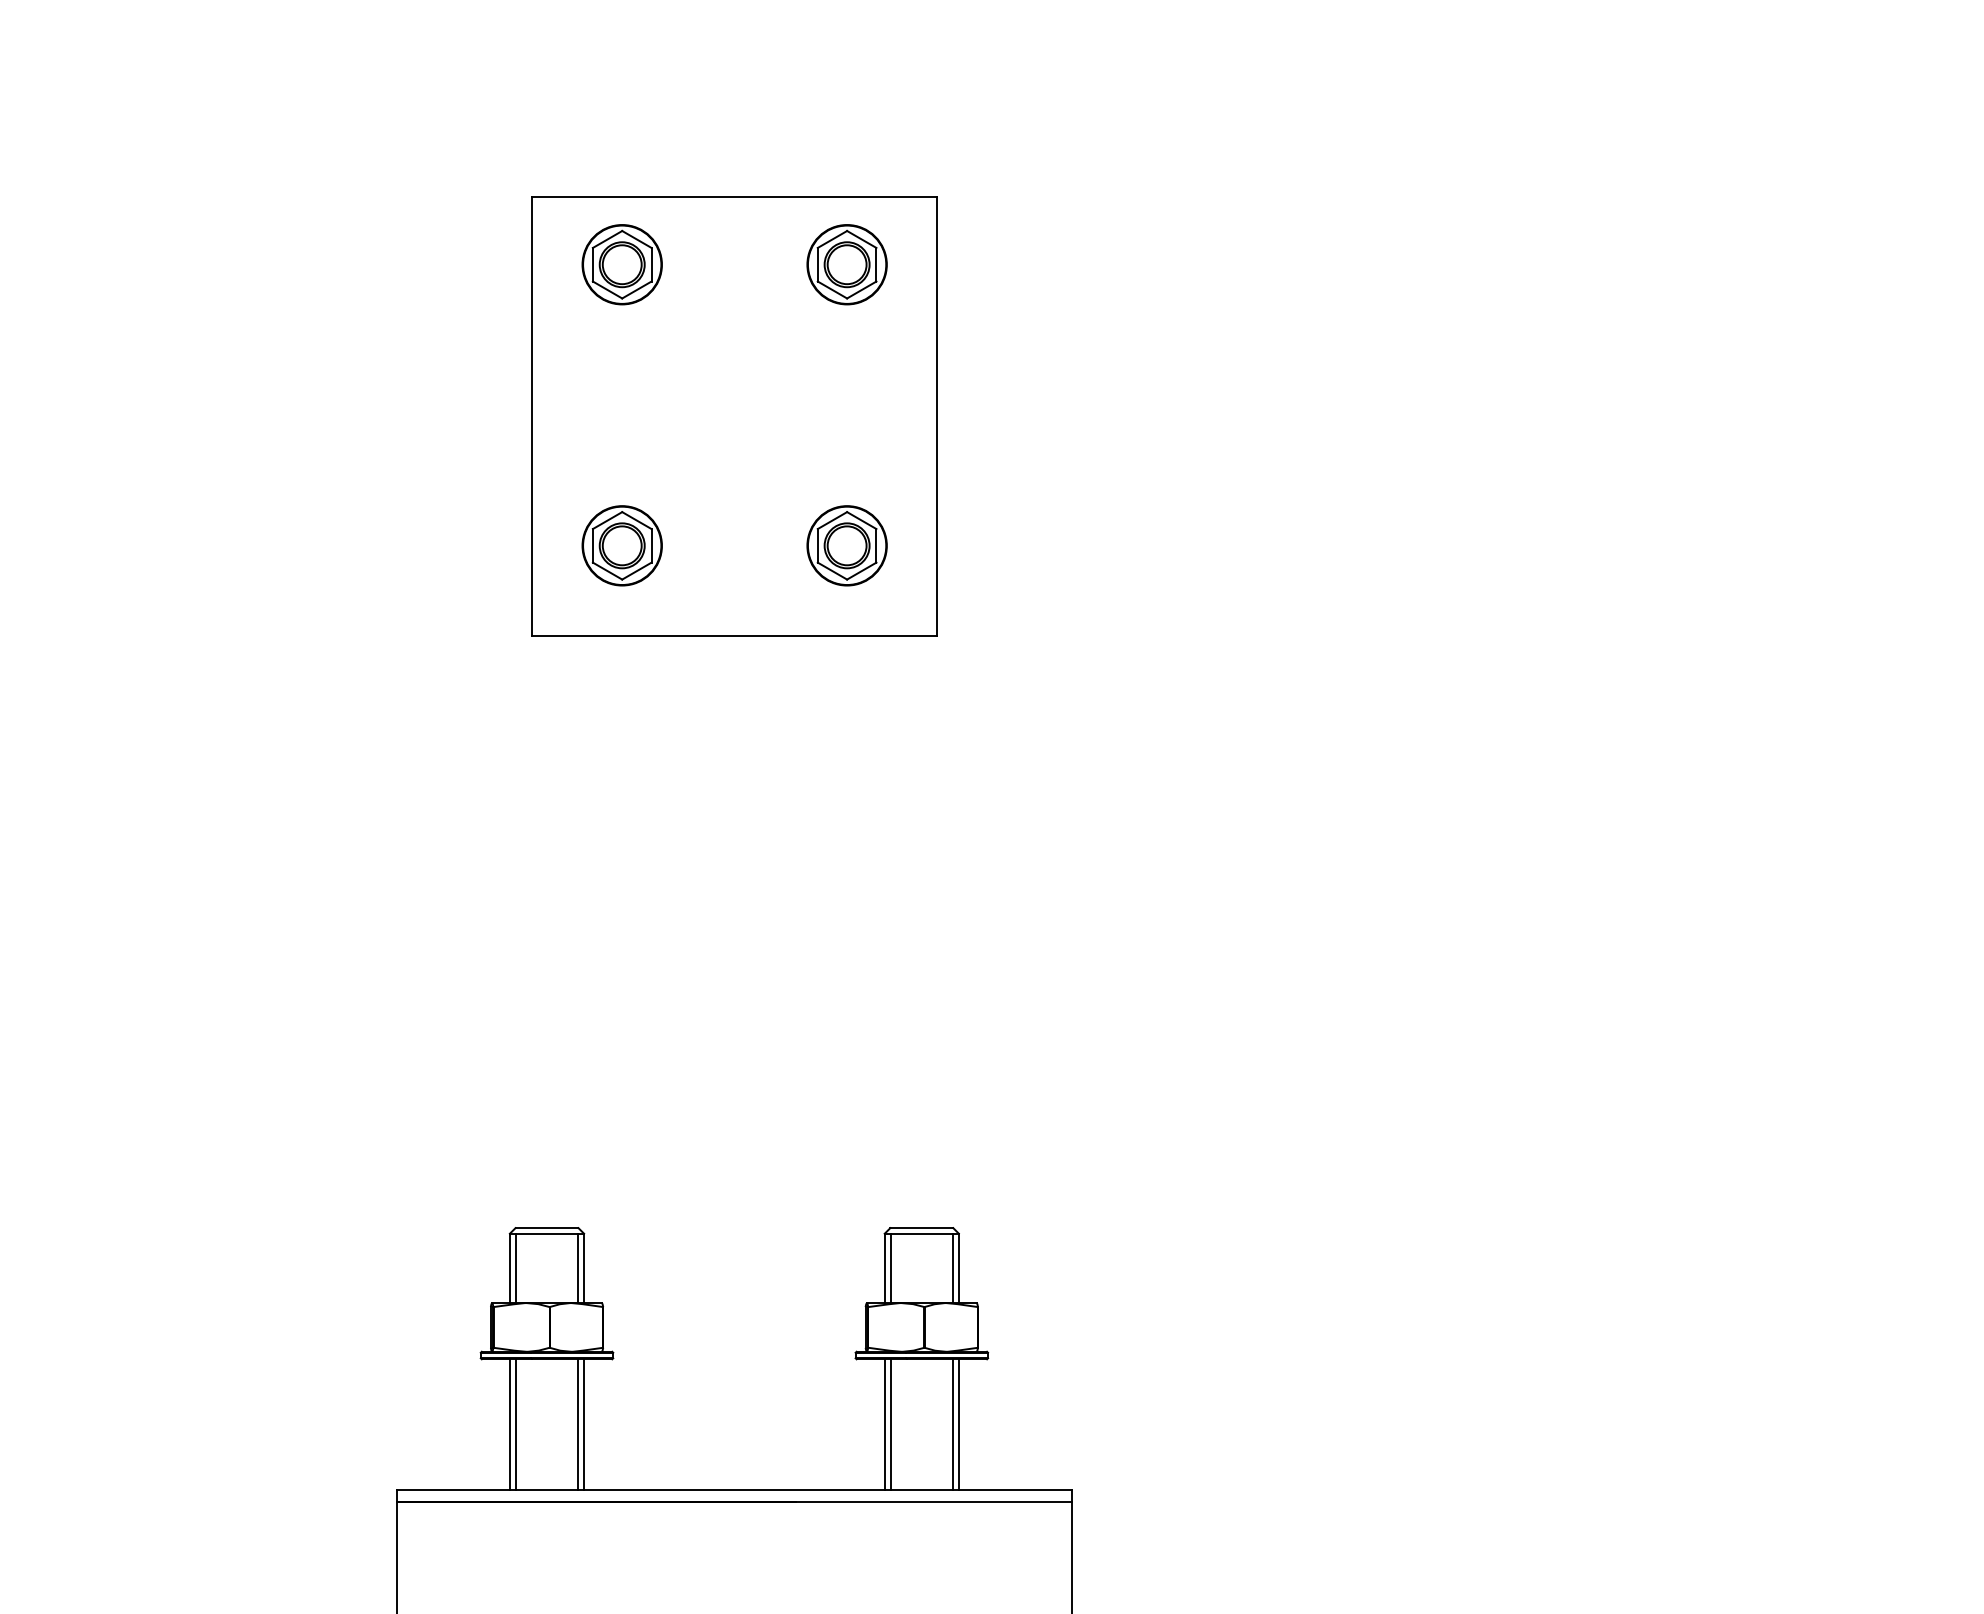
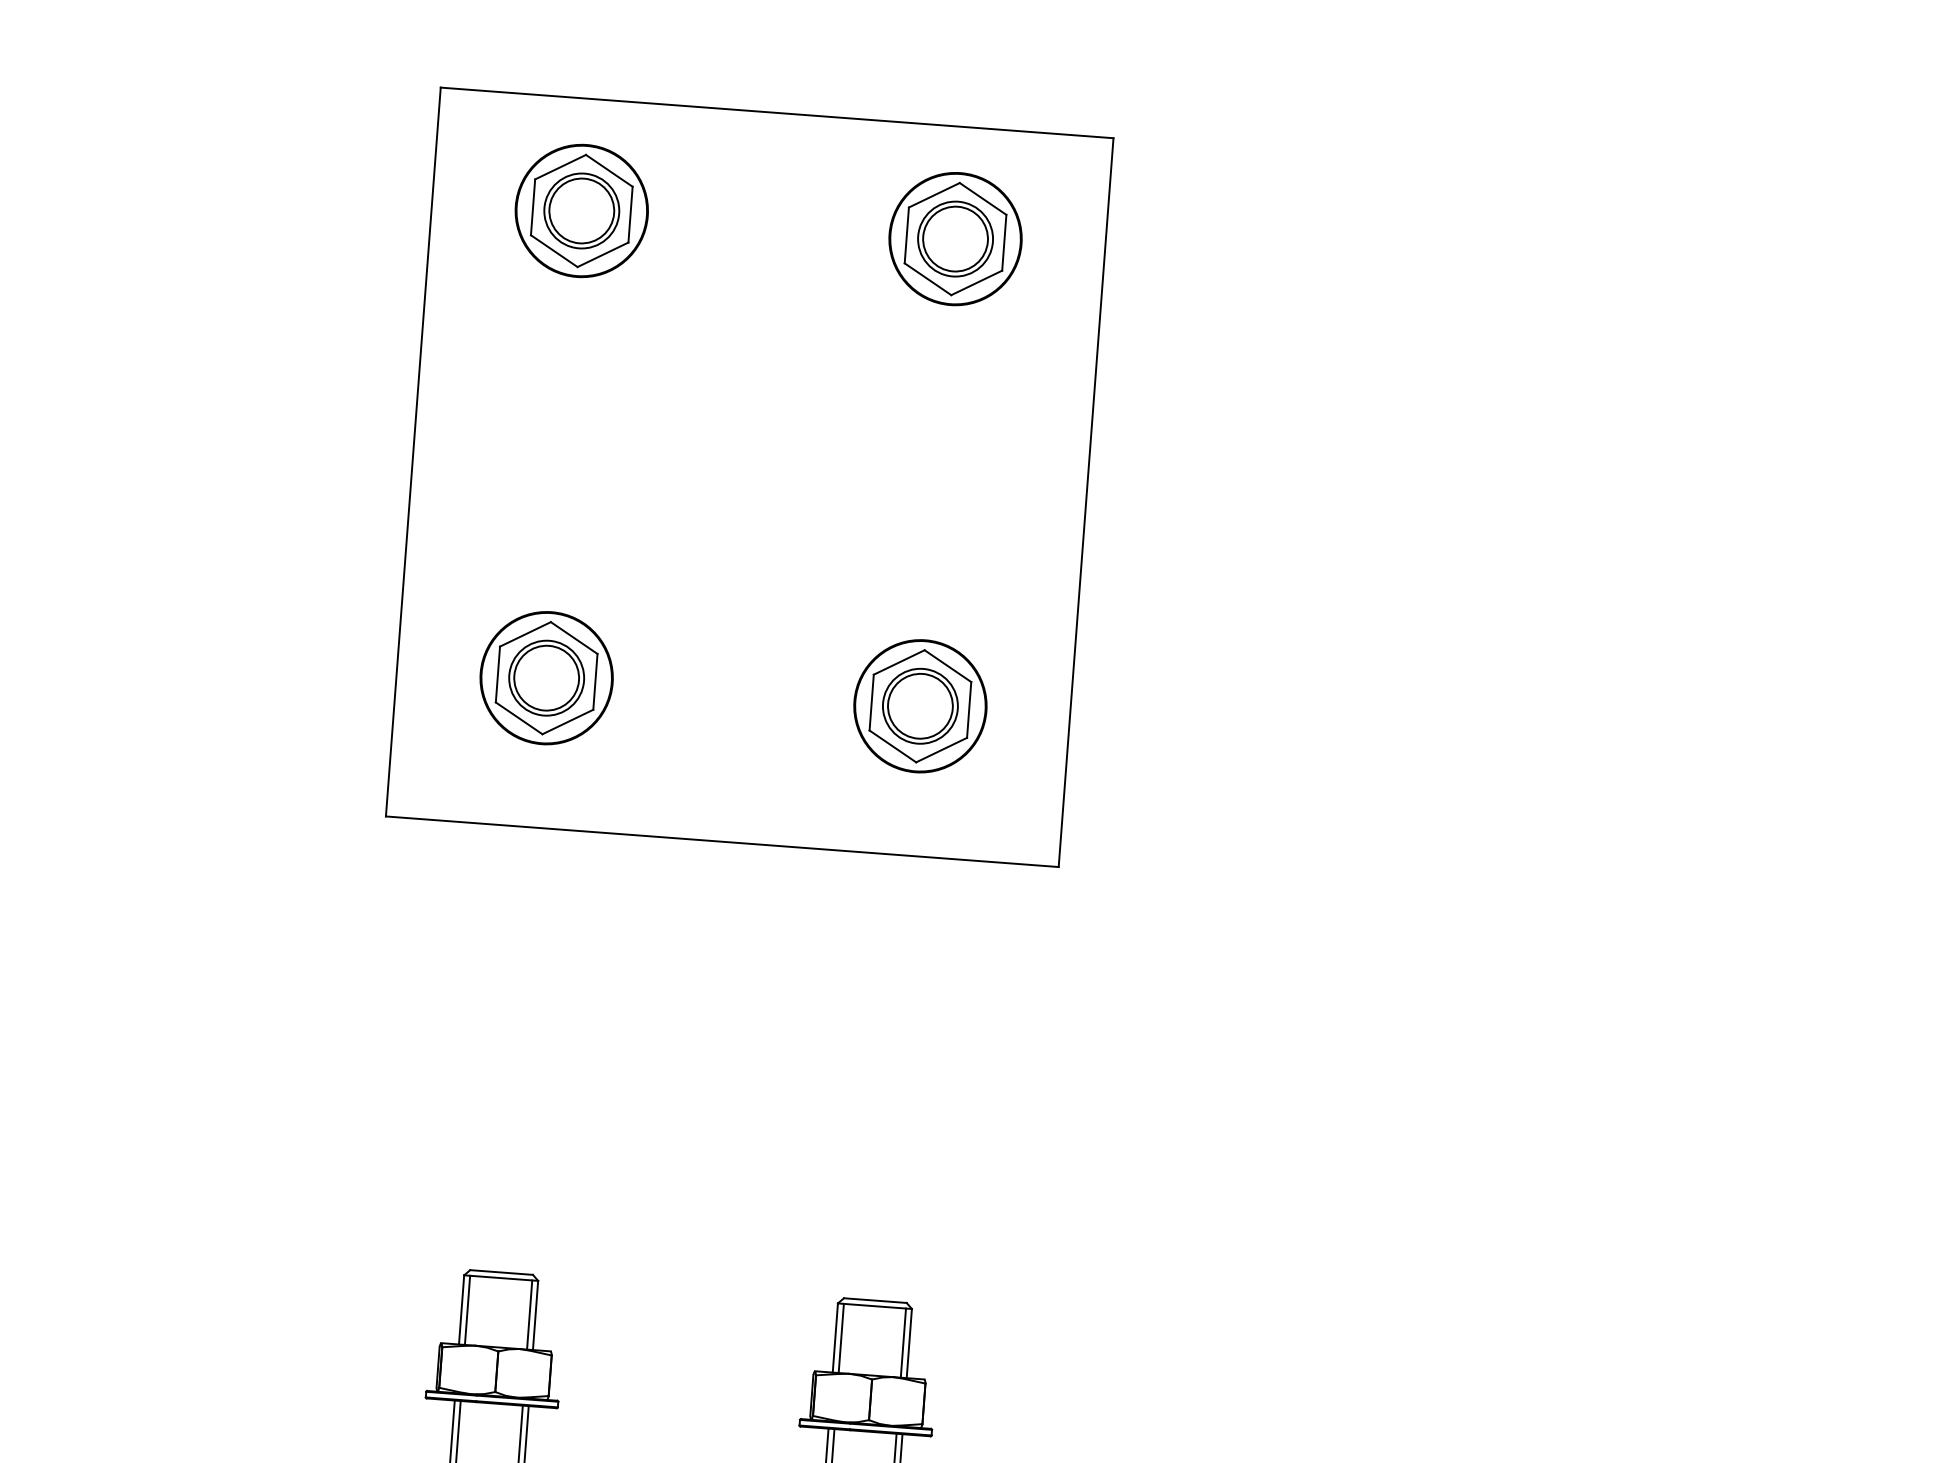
part: (734, 416) -> (749, 477), size x1.67

